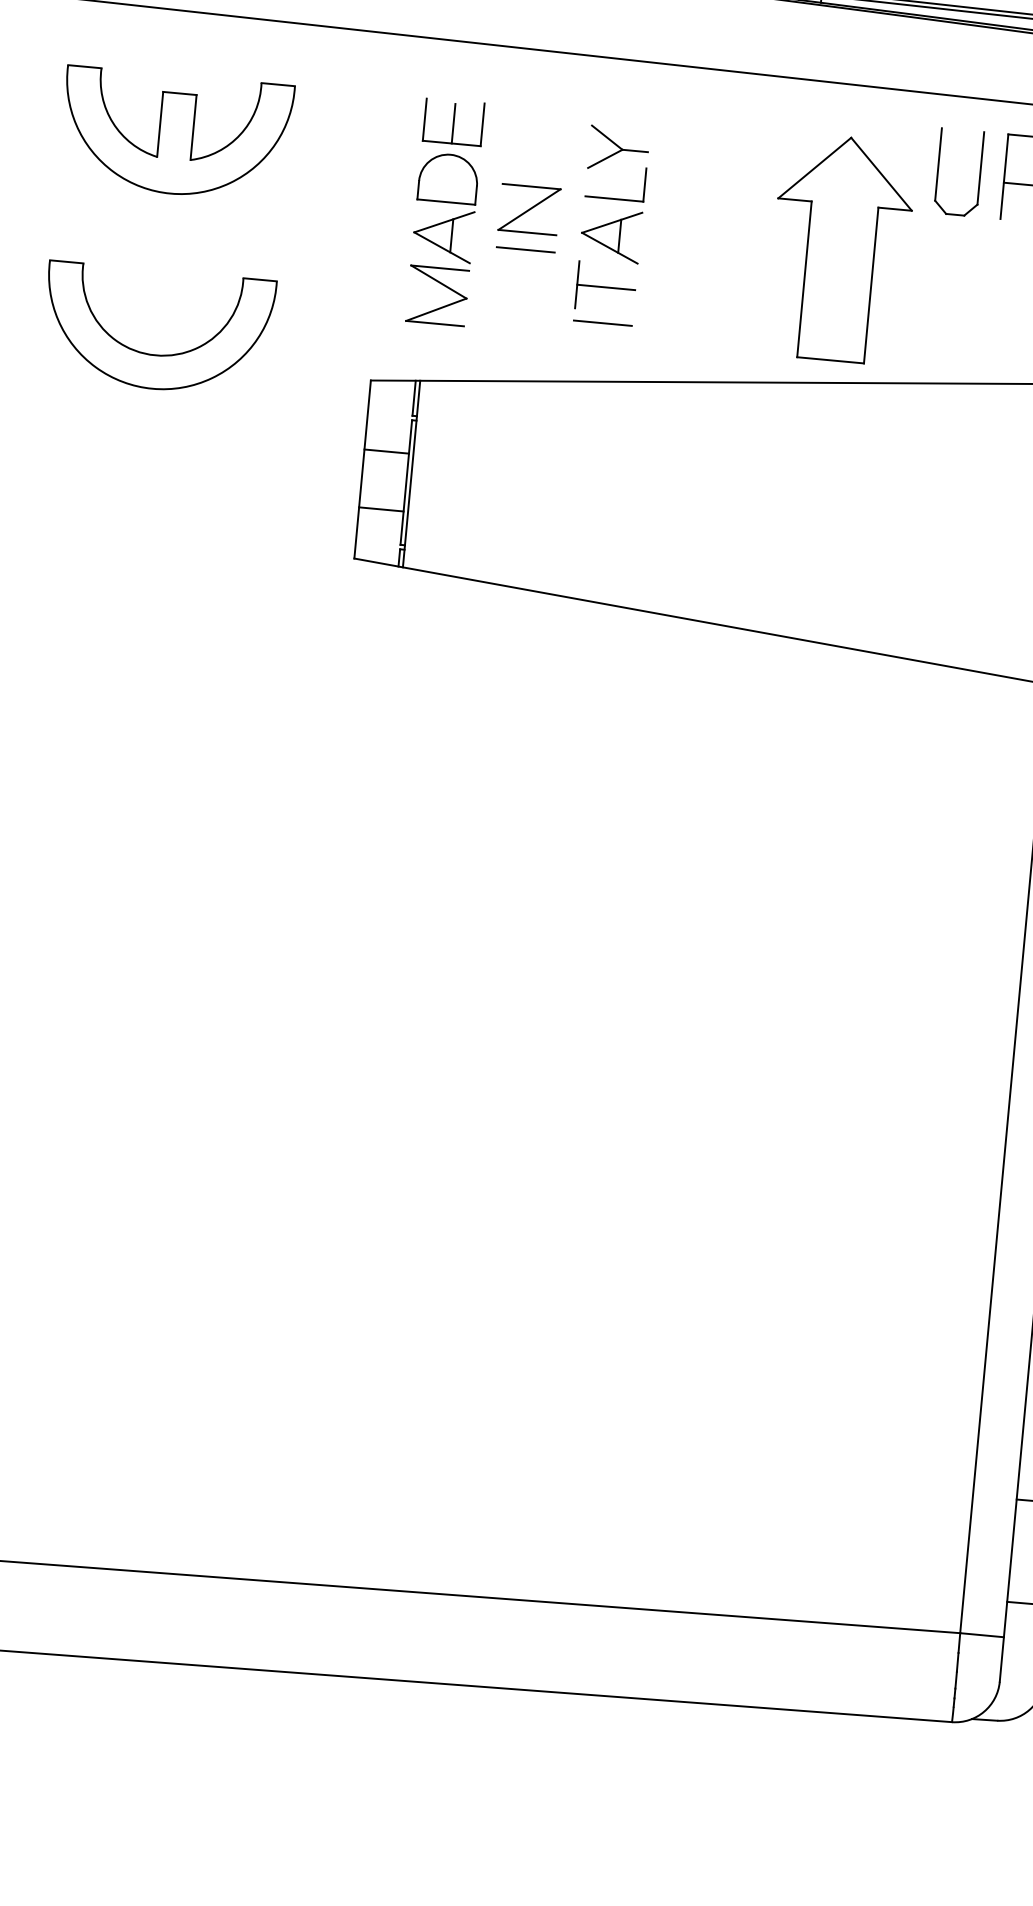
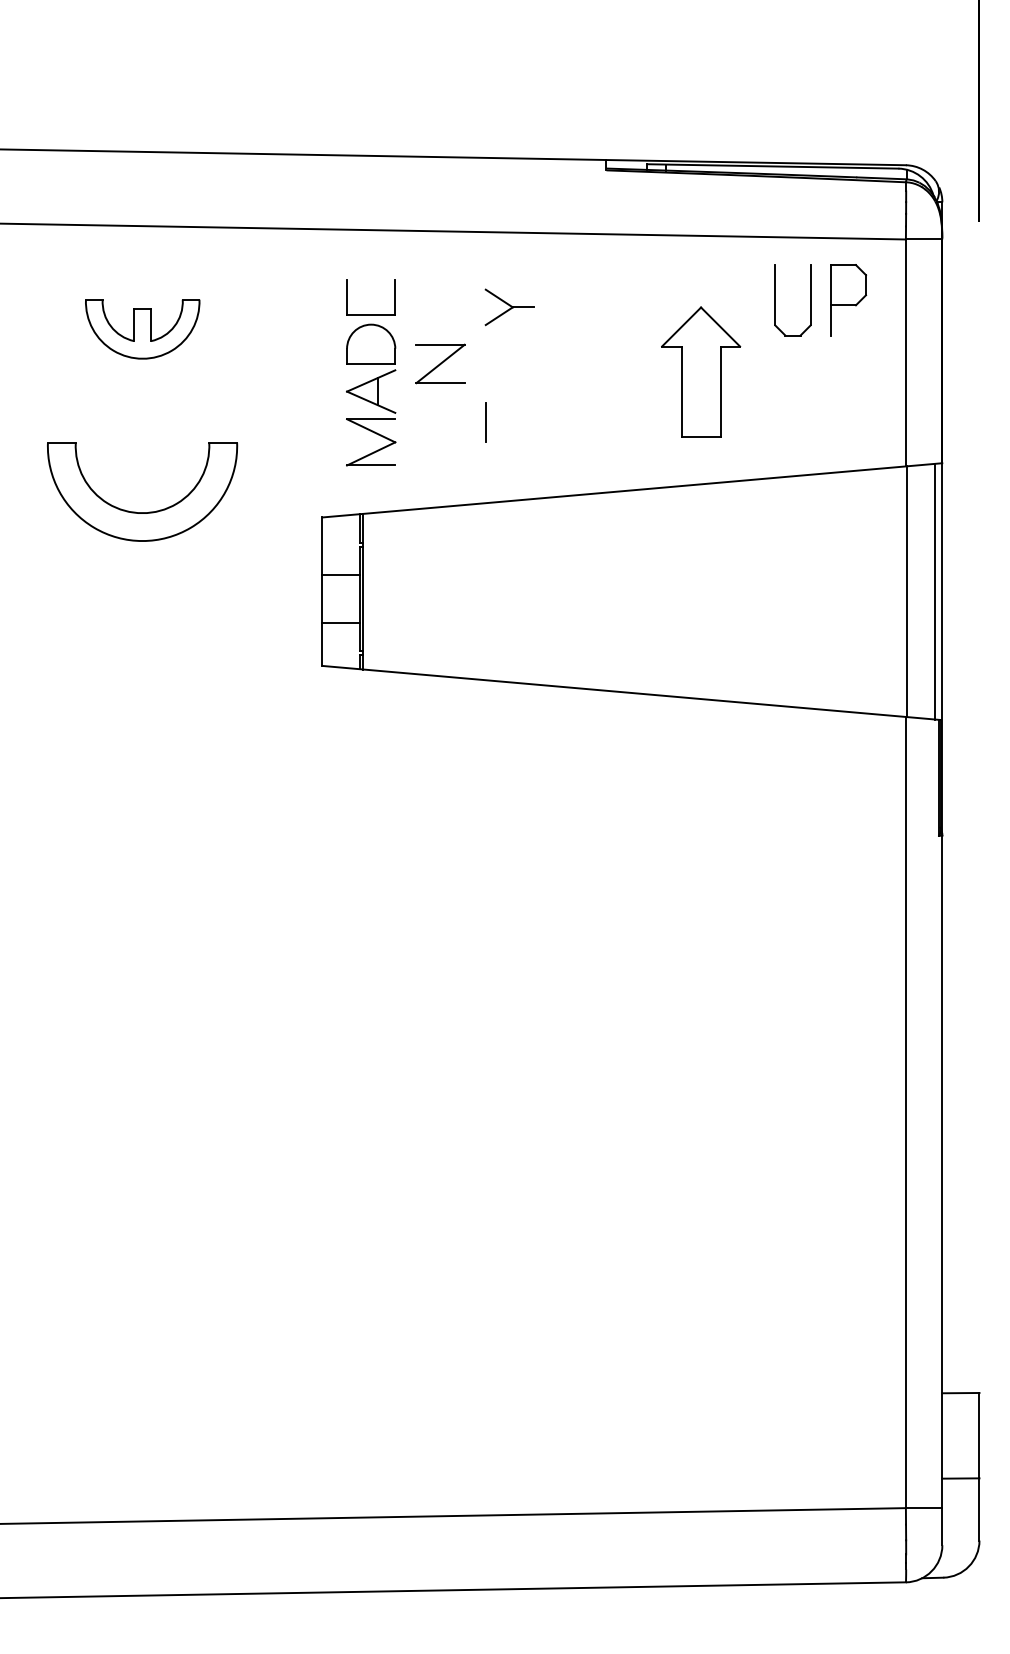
line: (454, 123) -> (371, 298), removed
part: (176, 135) -> (142, 329), size x0.6
part: (614, 220) -> (511, 366), removed
part: (840, 247) -> (700, 371), size x0.7
line: (525, 249) -> (440, 397), removed
line: (605, 287) -> (509, 422), removed
line: (602, 323) -> (509, 452), removed

